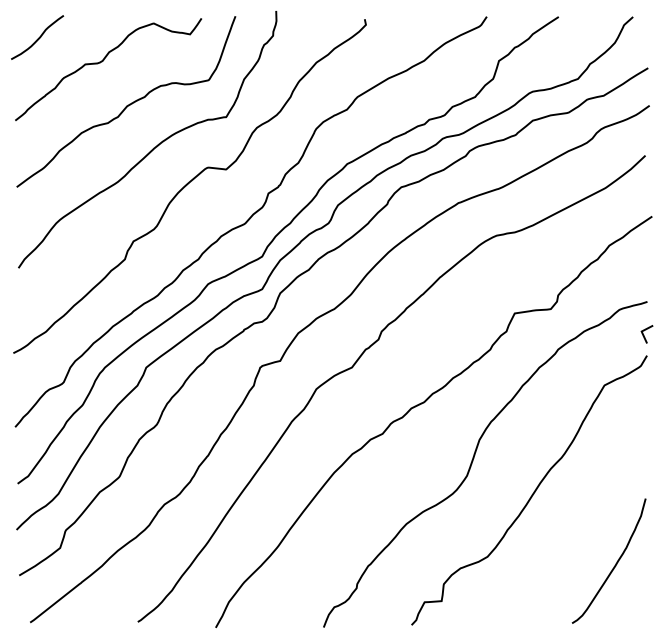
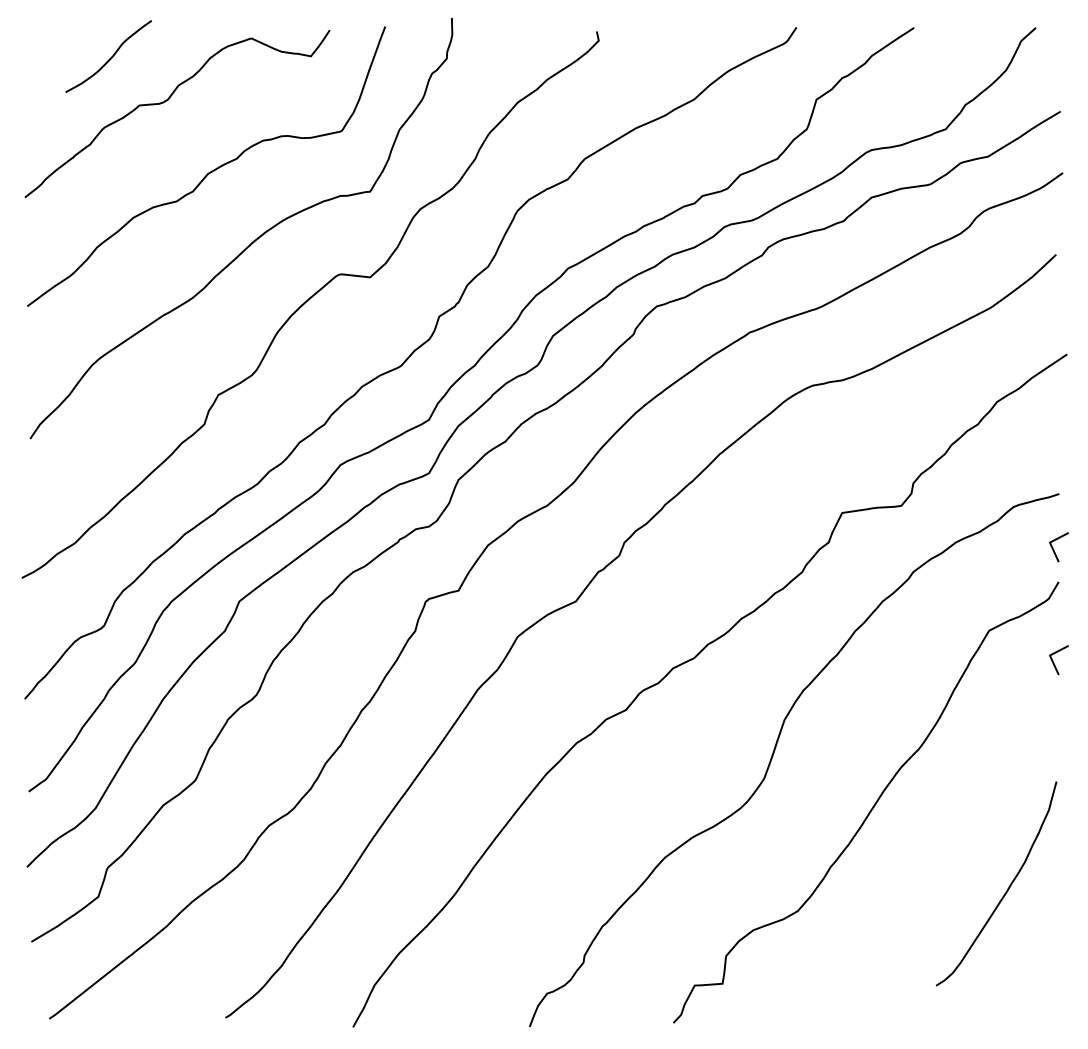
curve: (38, 37) -> (110, 56), moved
line: (644, 404) -> (1054, 661), added
curve: (615, 563) -> (1007, 887), moved

